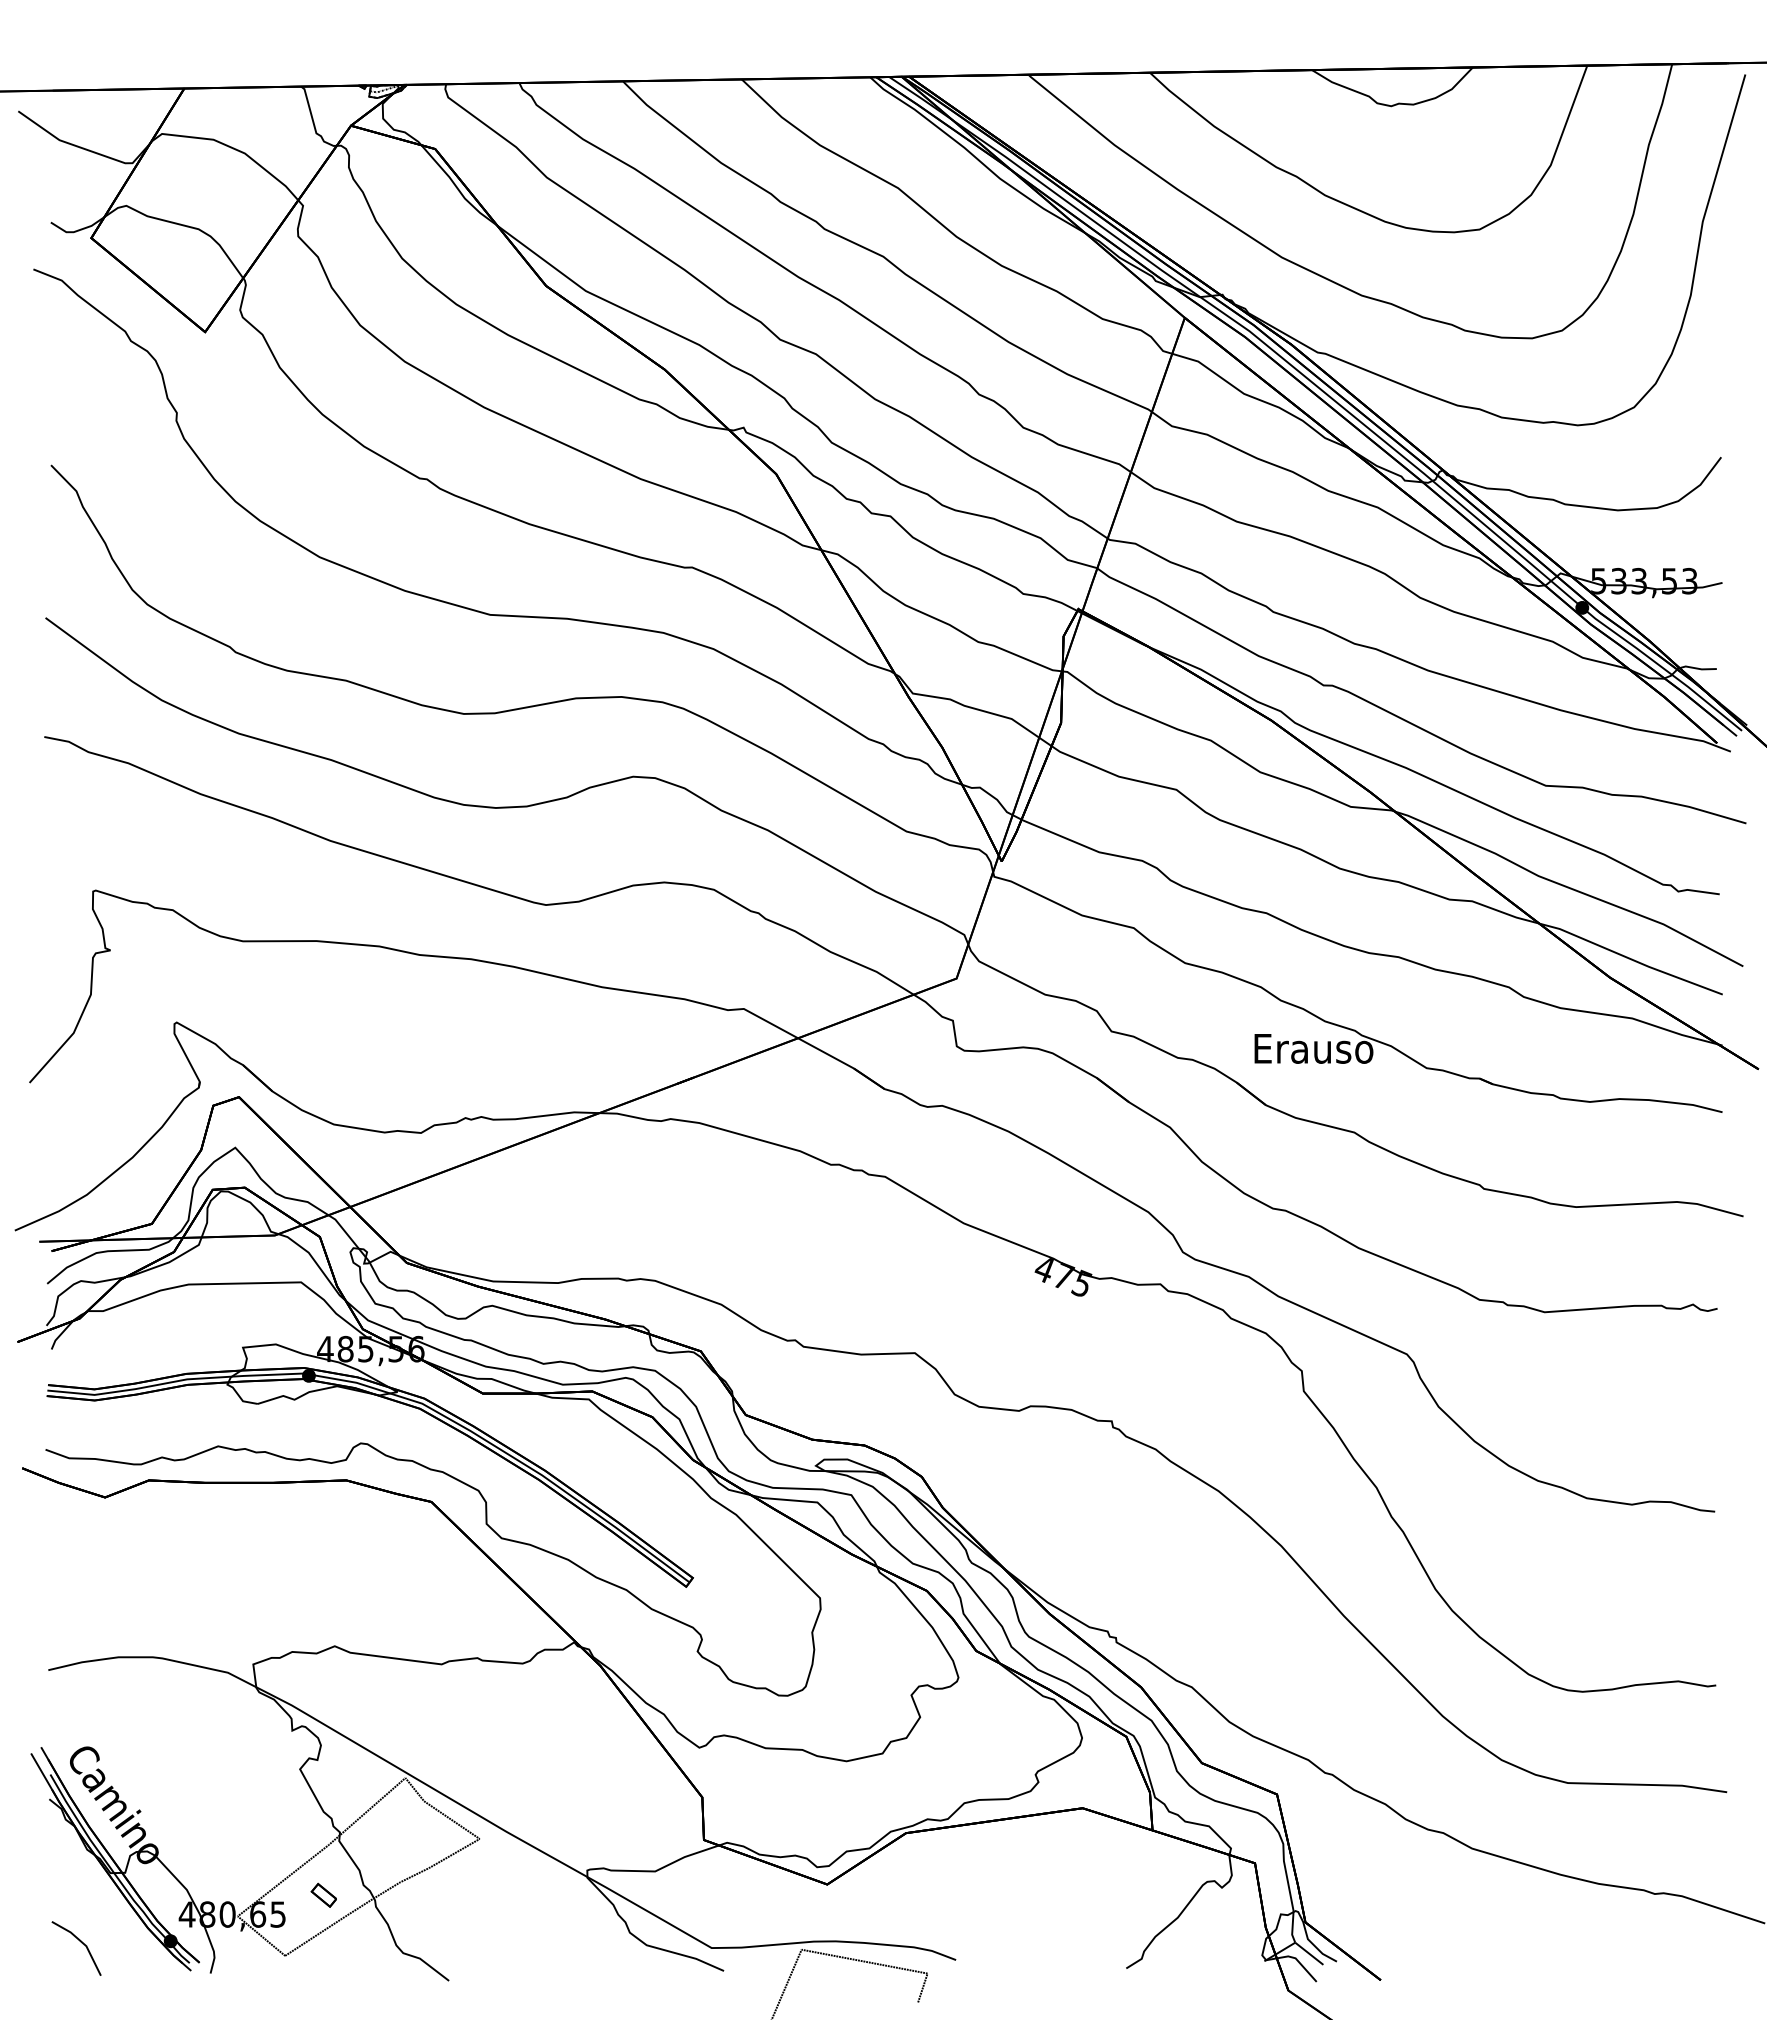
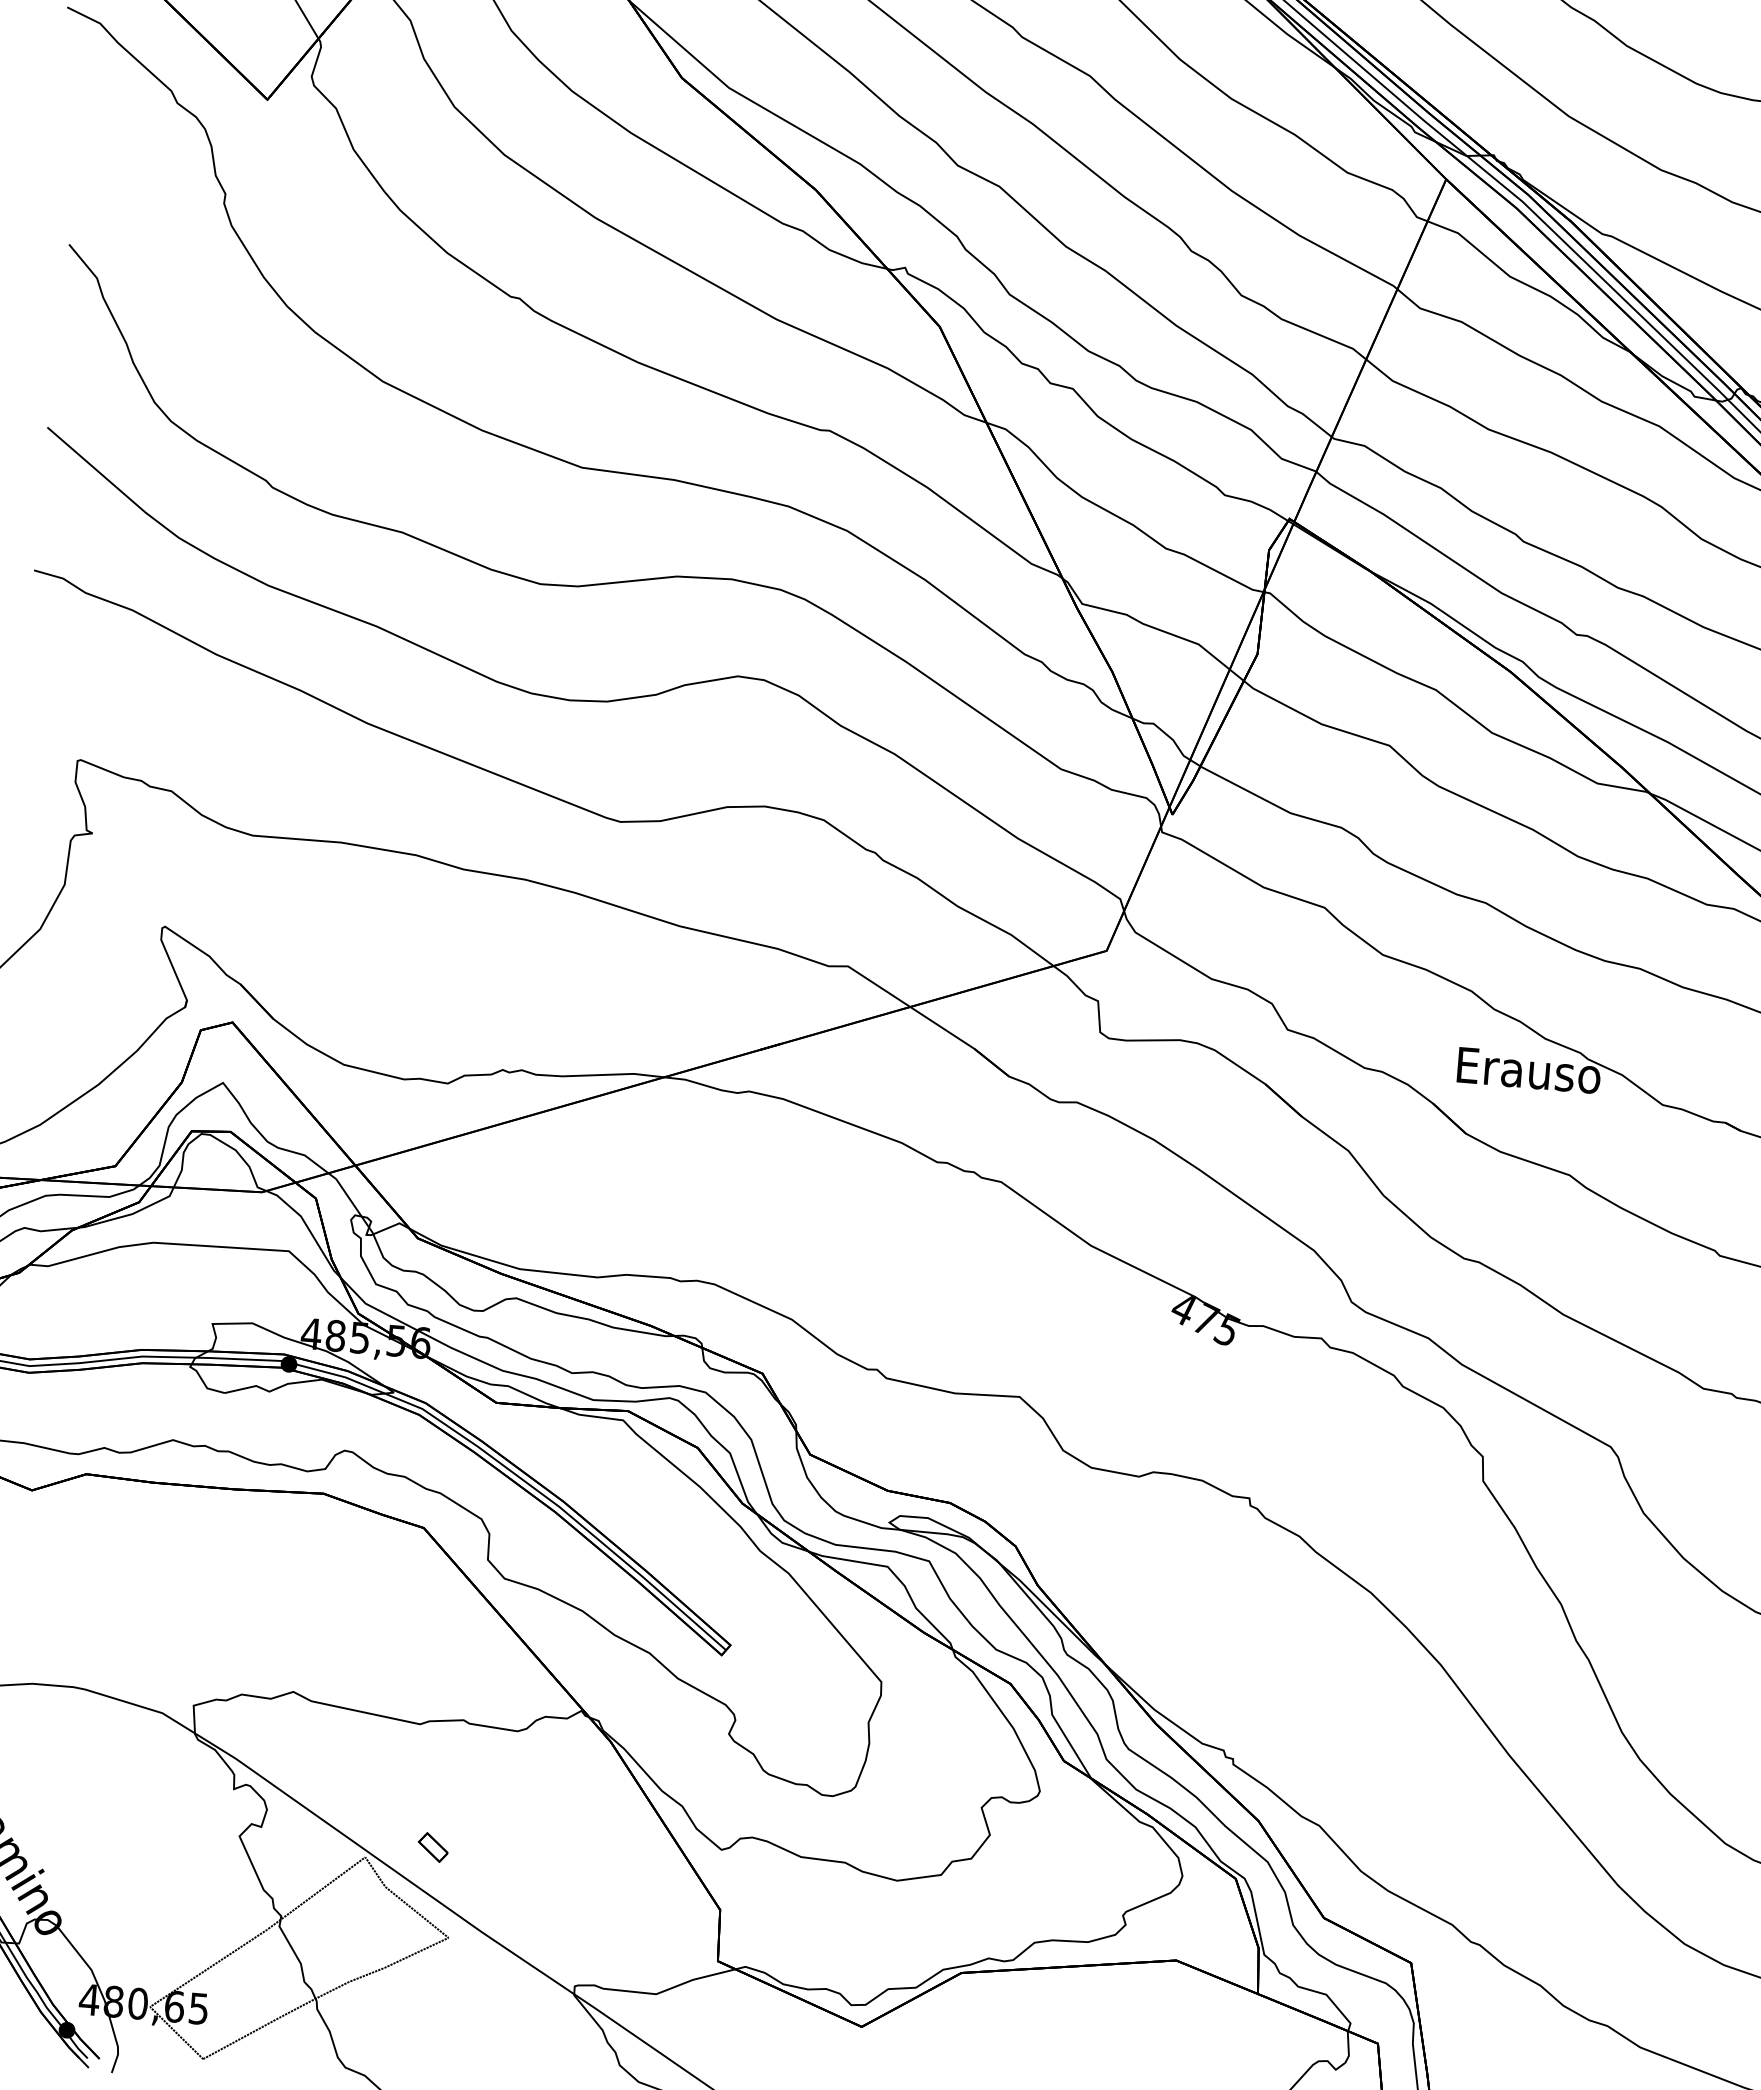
part: (323, 1894) -> (432, 1846), moved

